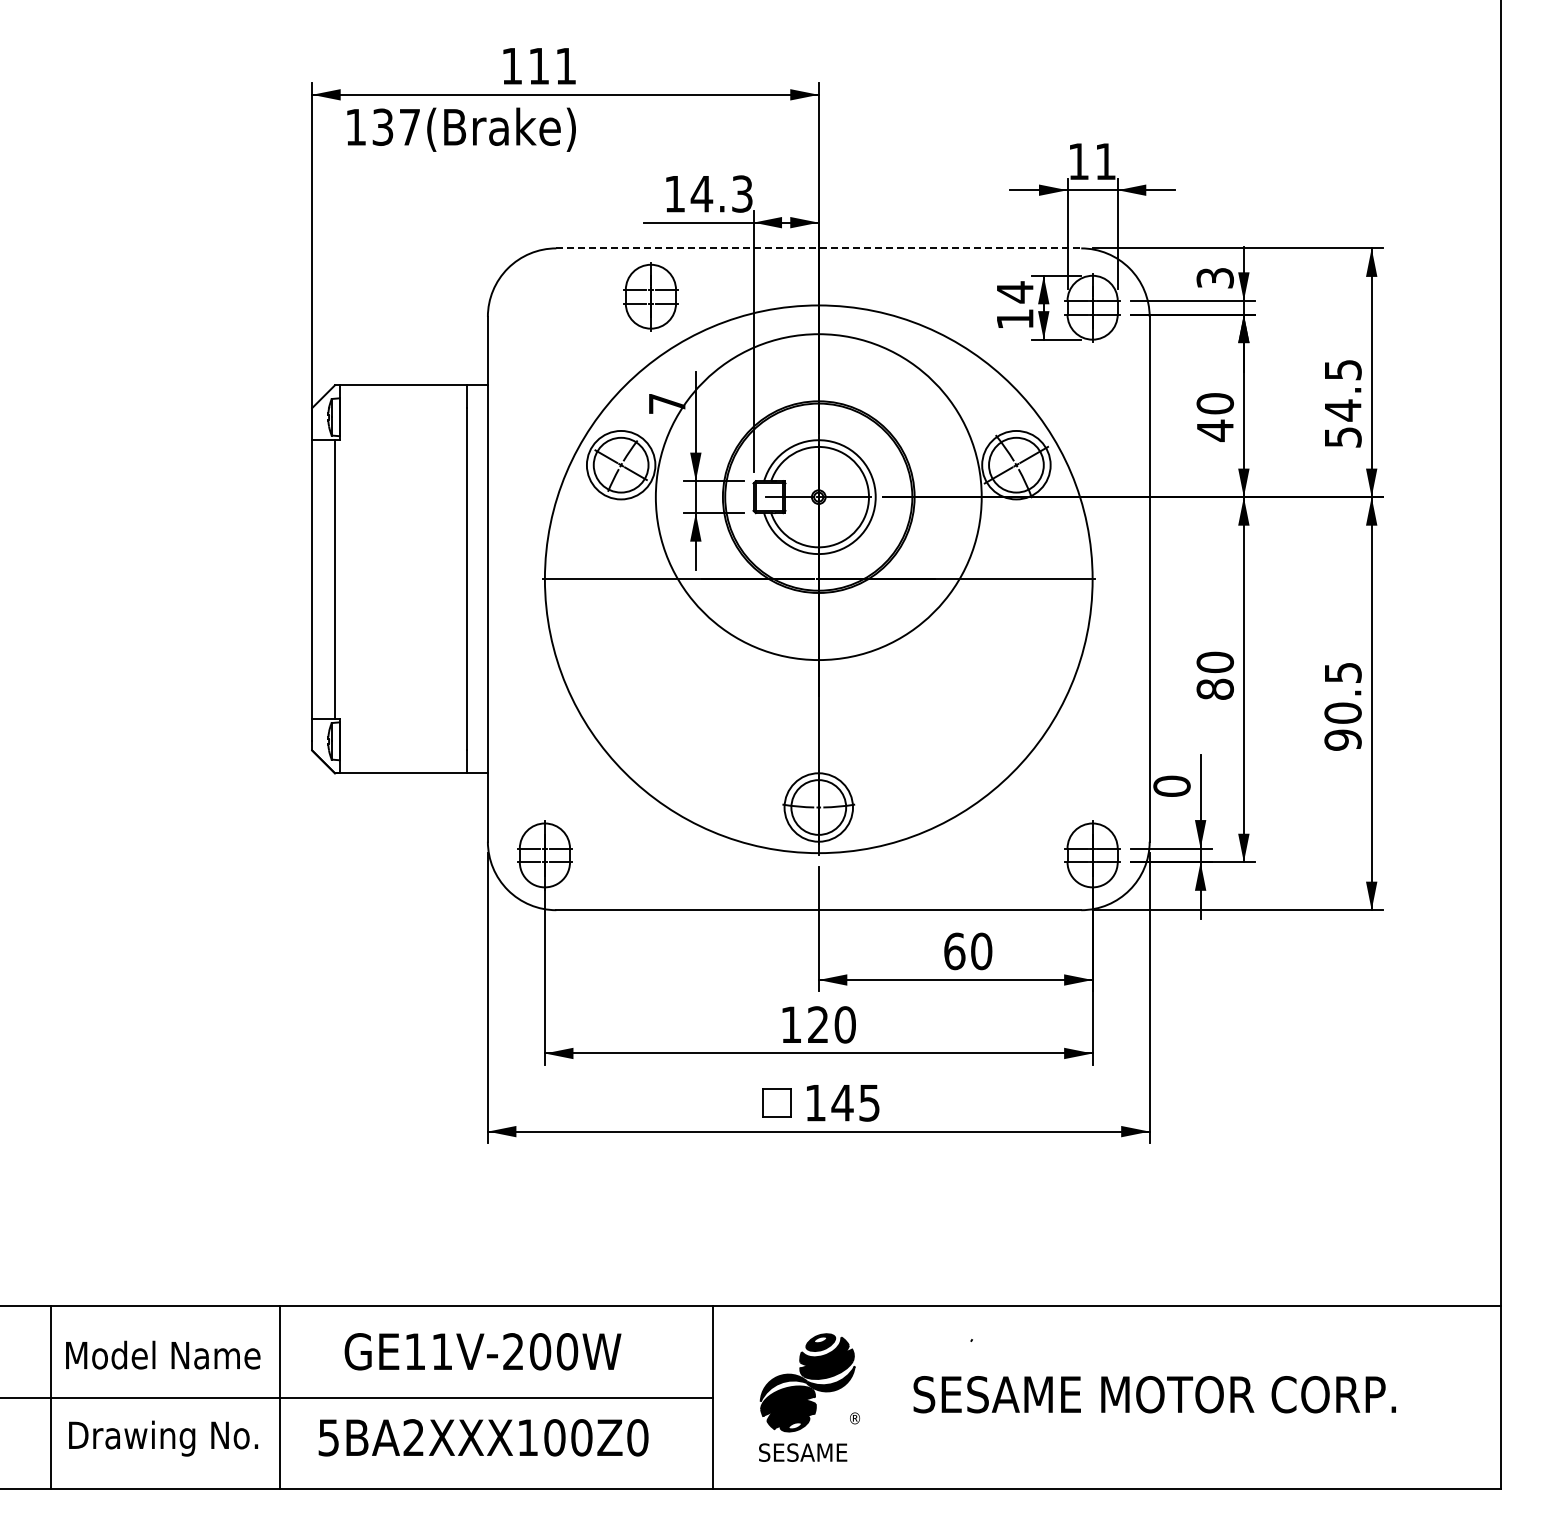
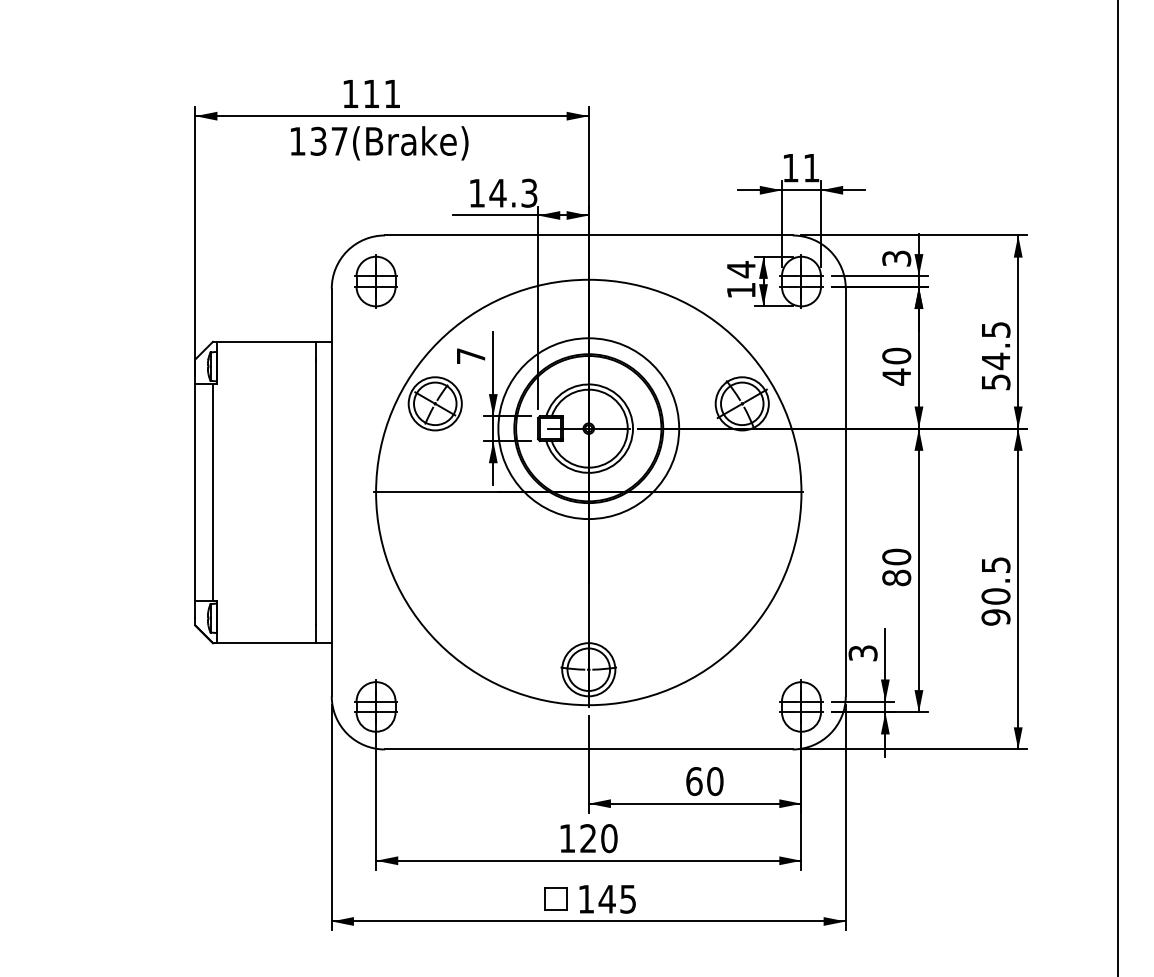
text: (461, 129) -> (379, 143), moved
line: (819, 248) -> (589, 235), dashed -> solid
part: (650, 296) -> (375, 281), moved
circle: (818, 496) -> (588, 428), size x0.71
text: (1171, 785) -> (862, 652), 0 -> 3

